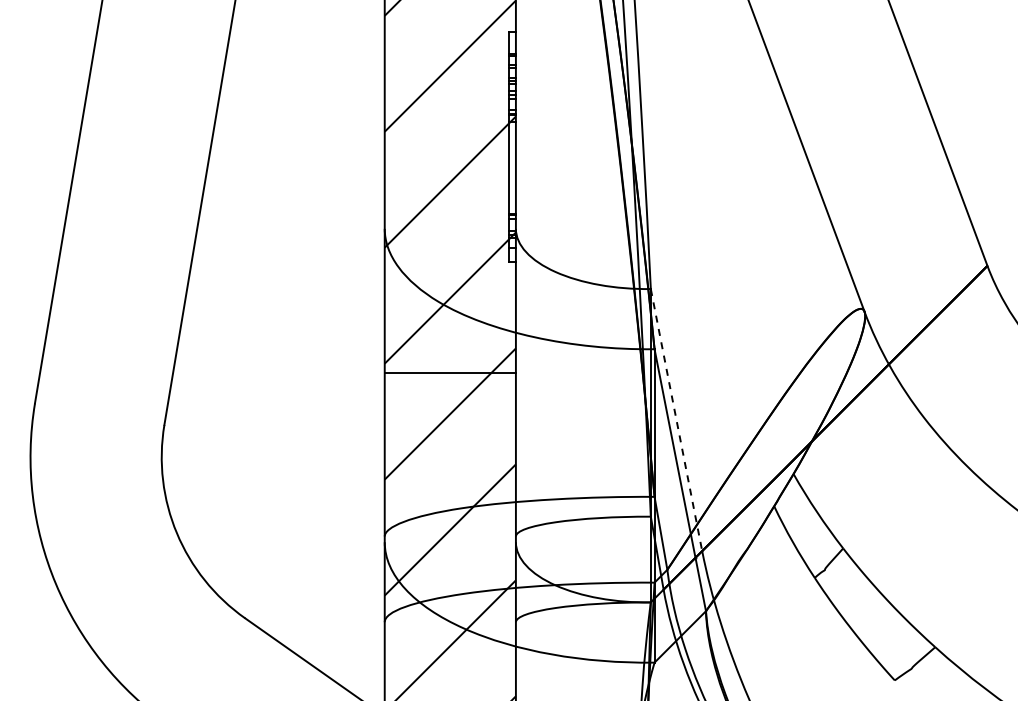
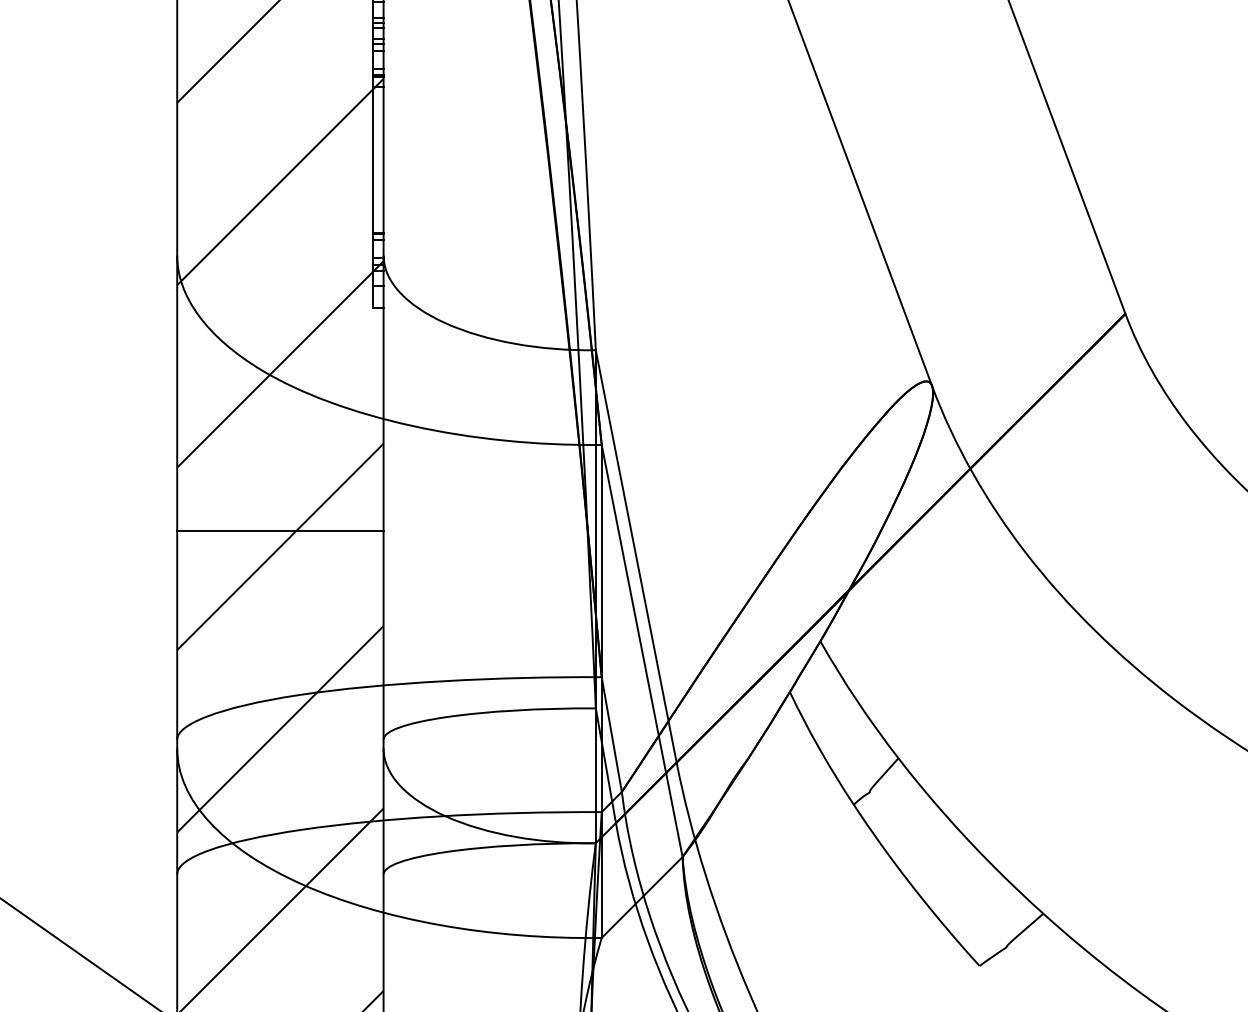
line: (449, 373) -> (279, 531), moved
line: (676, 420) -> (636, 557), dashed -> solid

